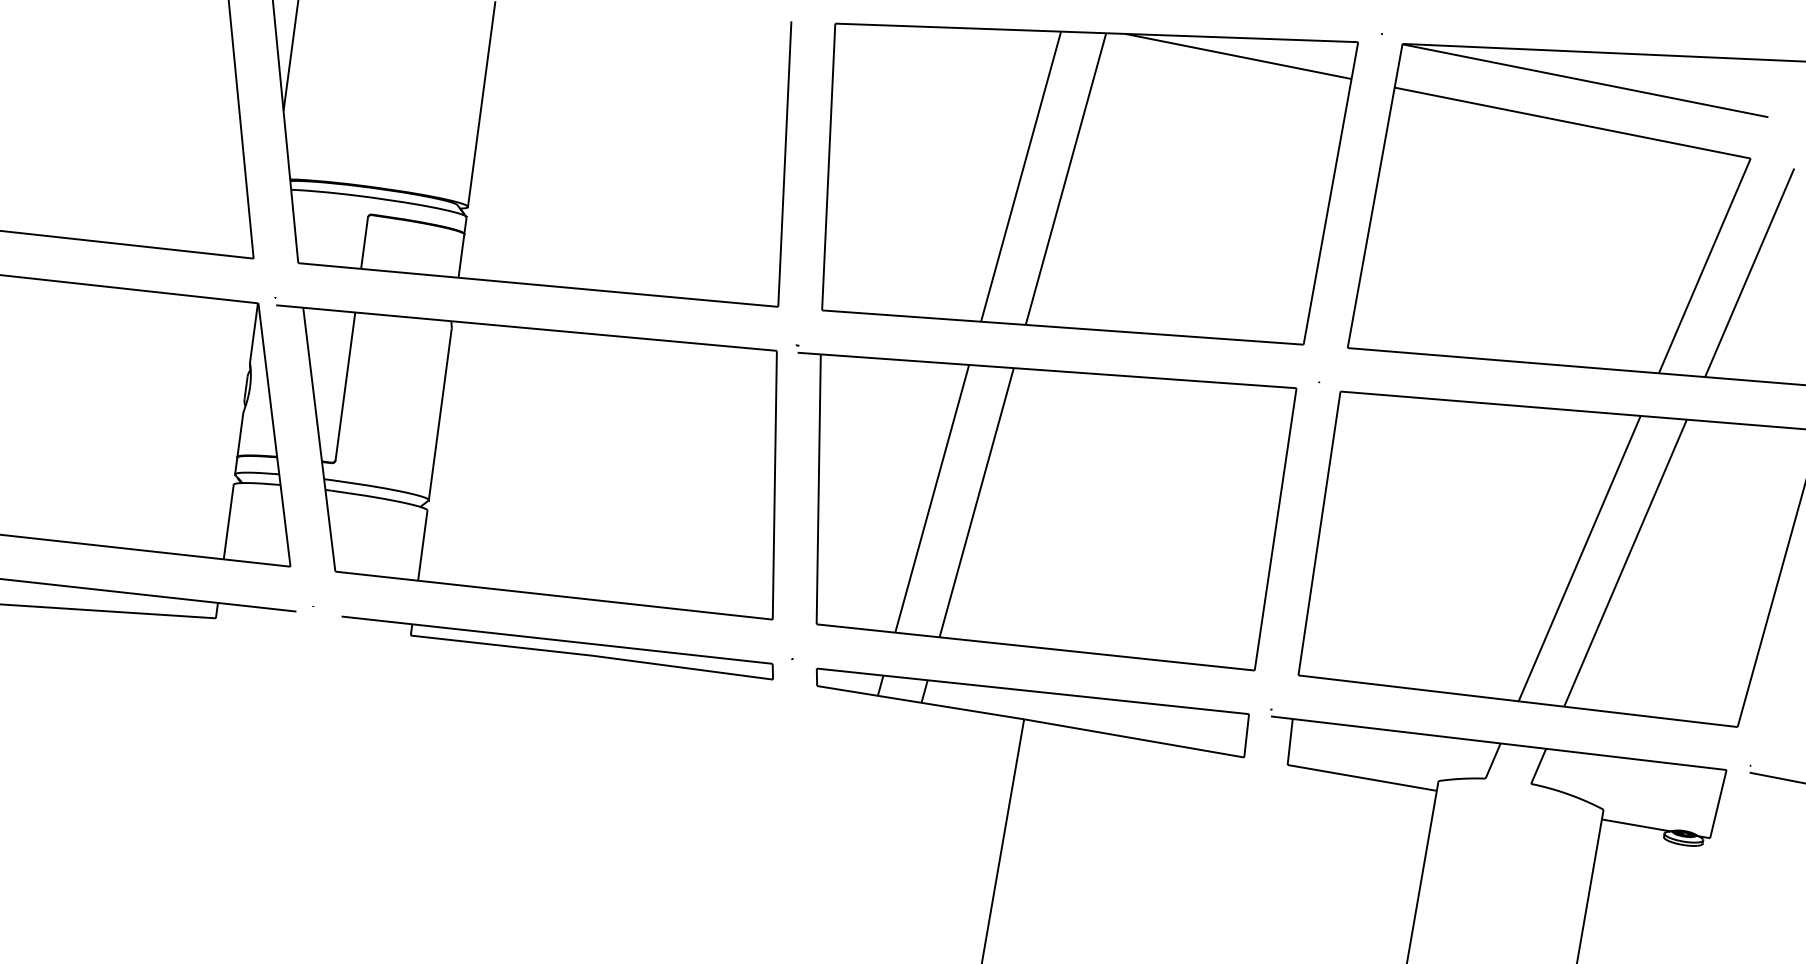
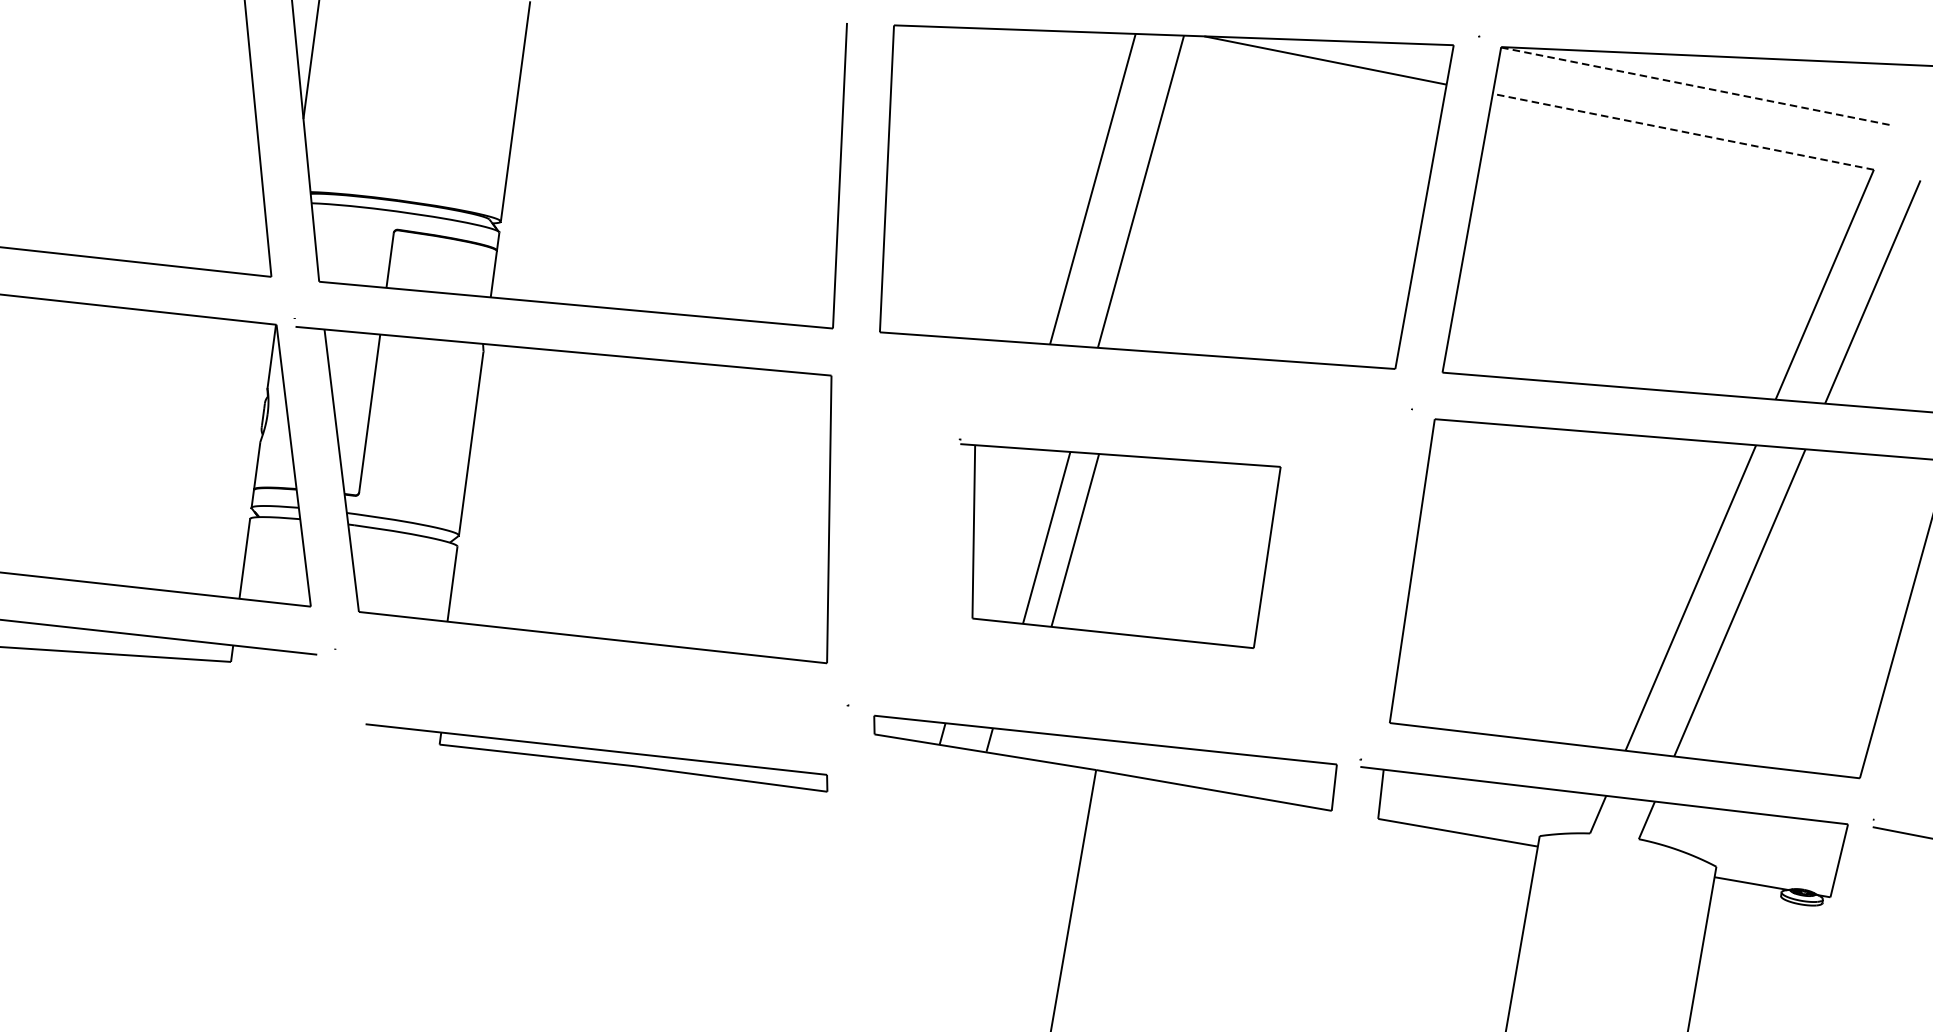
line: (1585, 80) -> (1697, 86), solid -> dashed
line: (1572, 123) -> (1683, 132), solid -> dashed
part: (1046, 507) -> (1120, 543), size x0.6
part: (557, 647) -> (596, 757), moved

